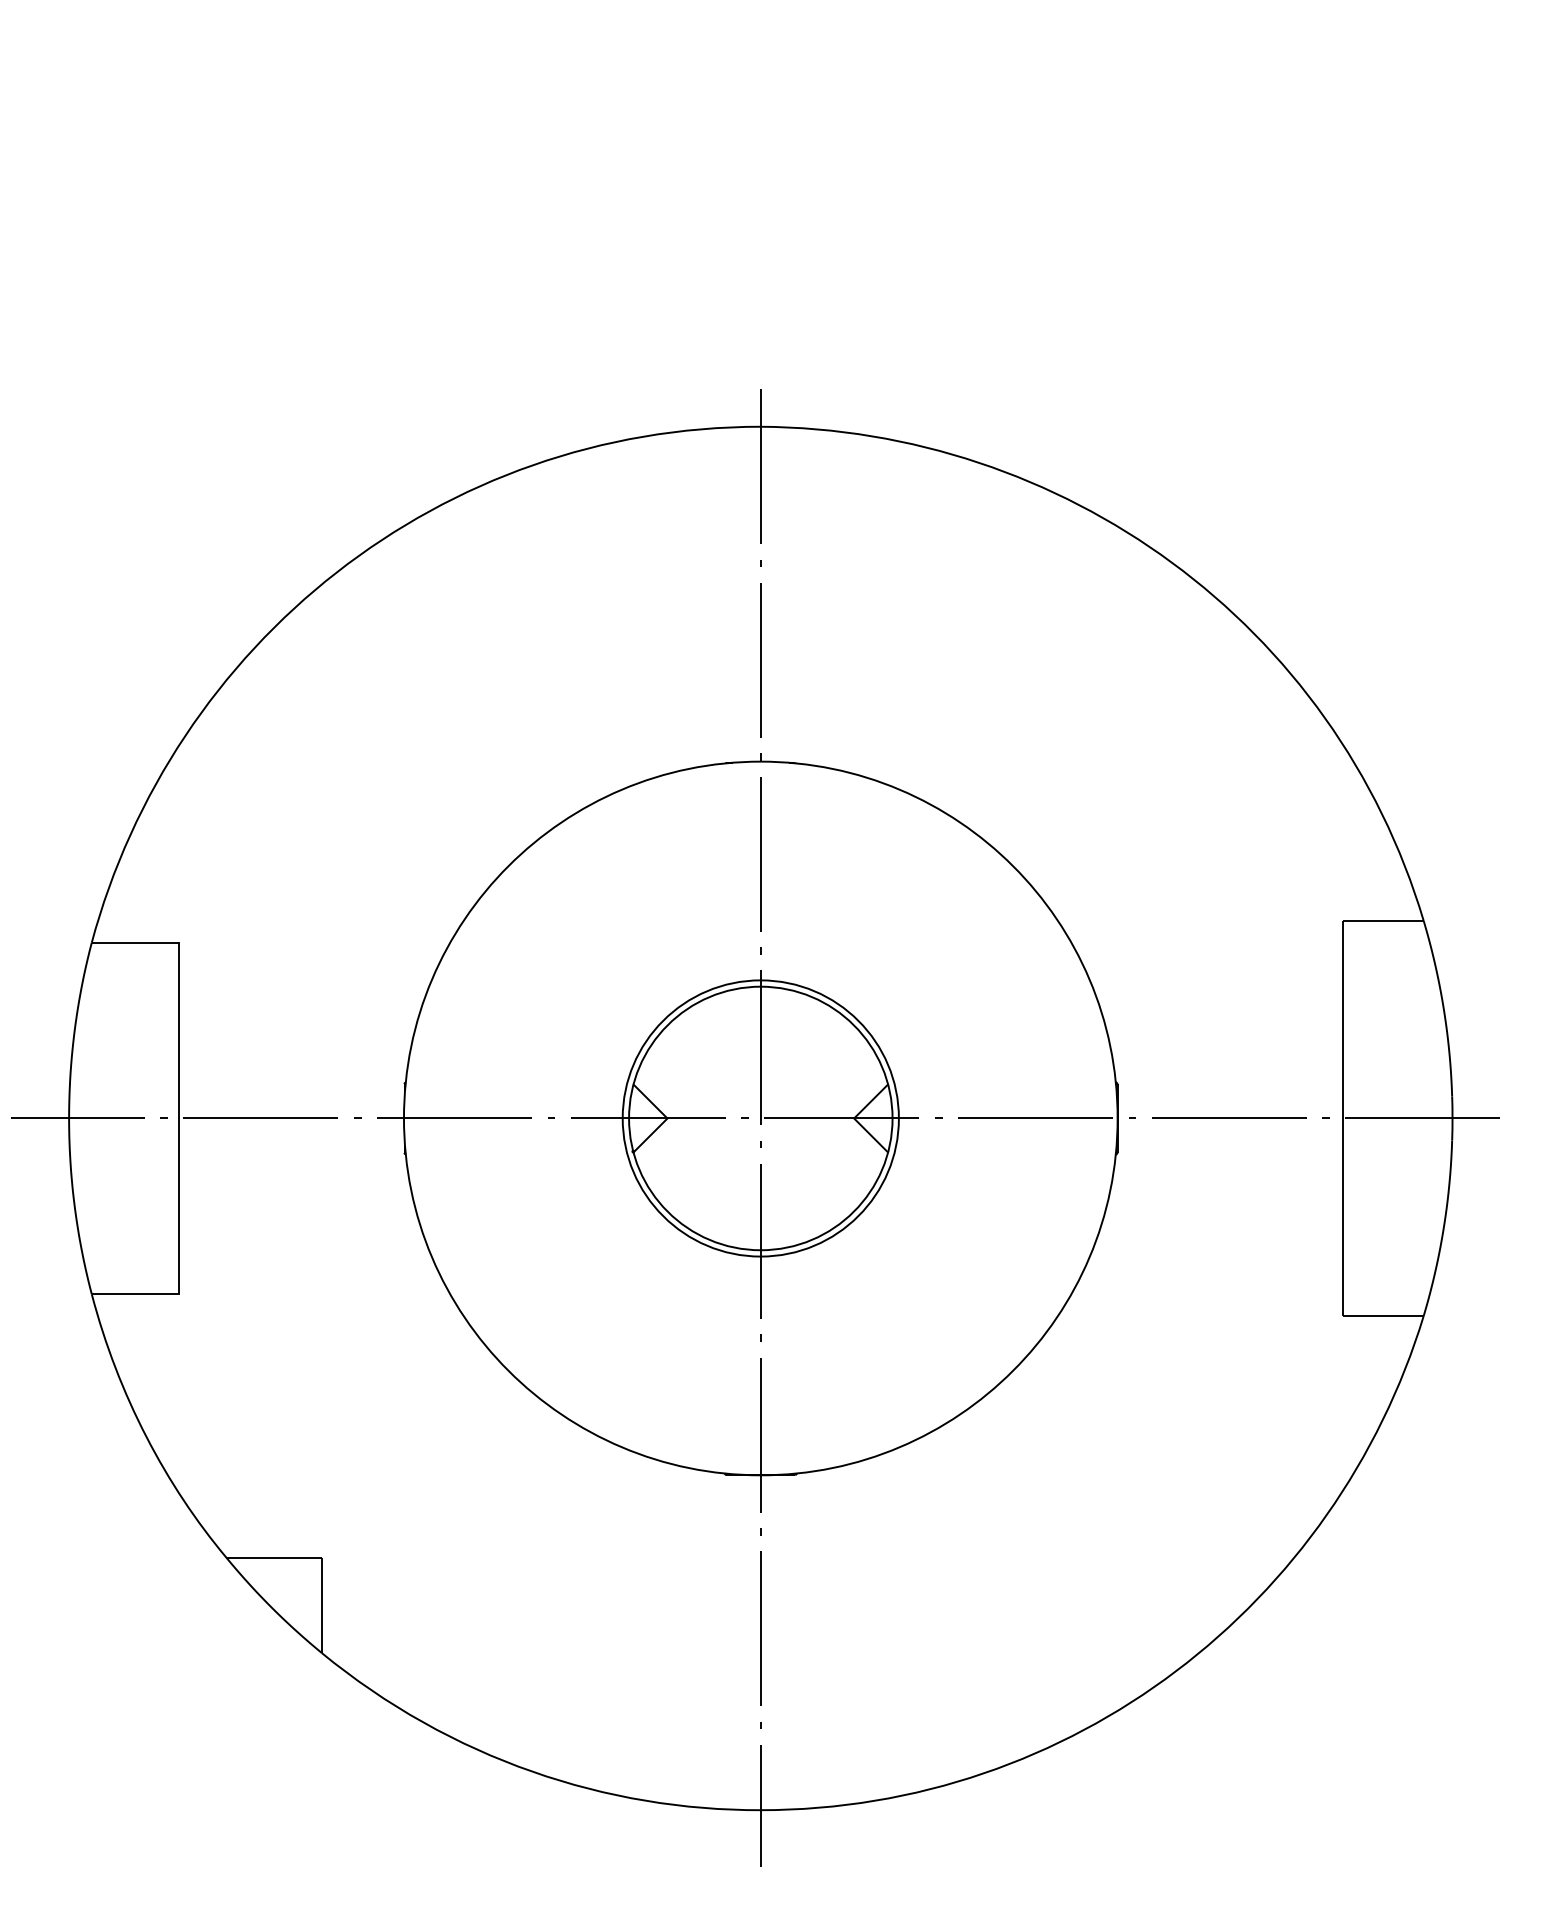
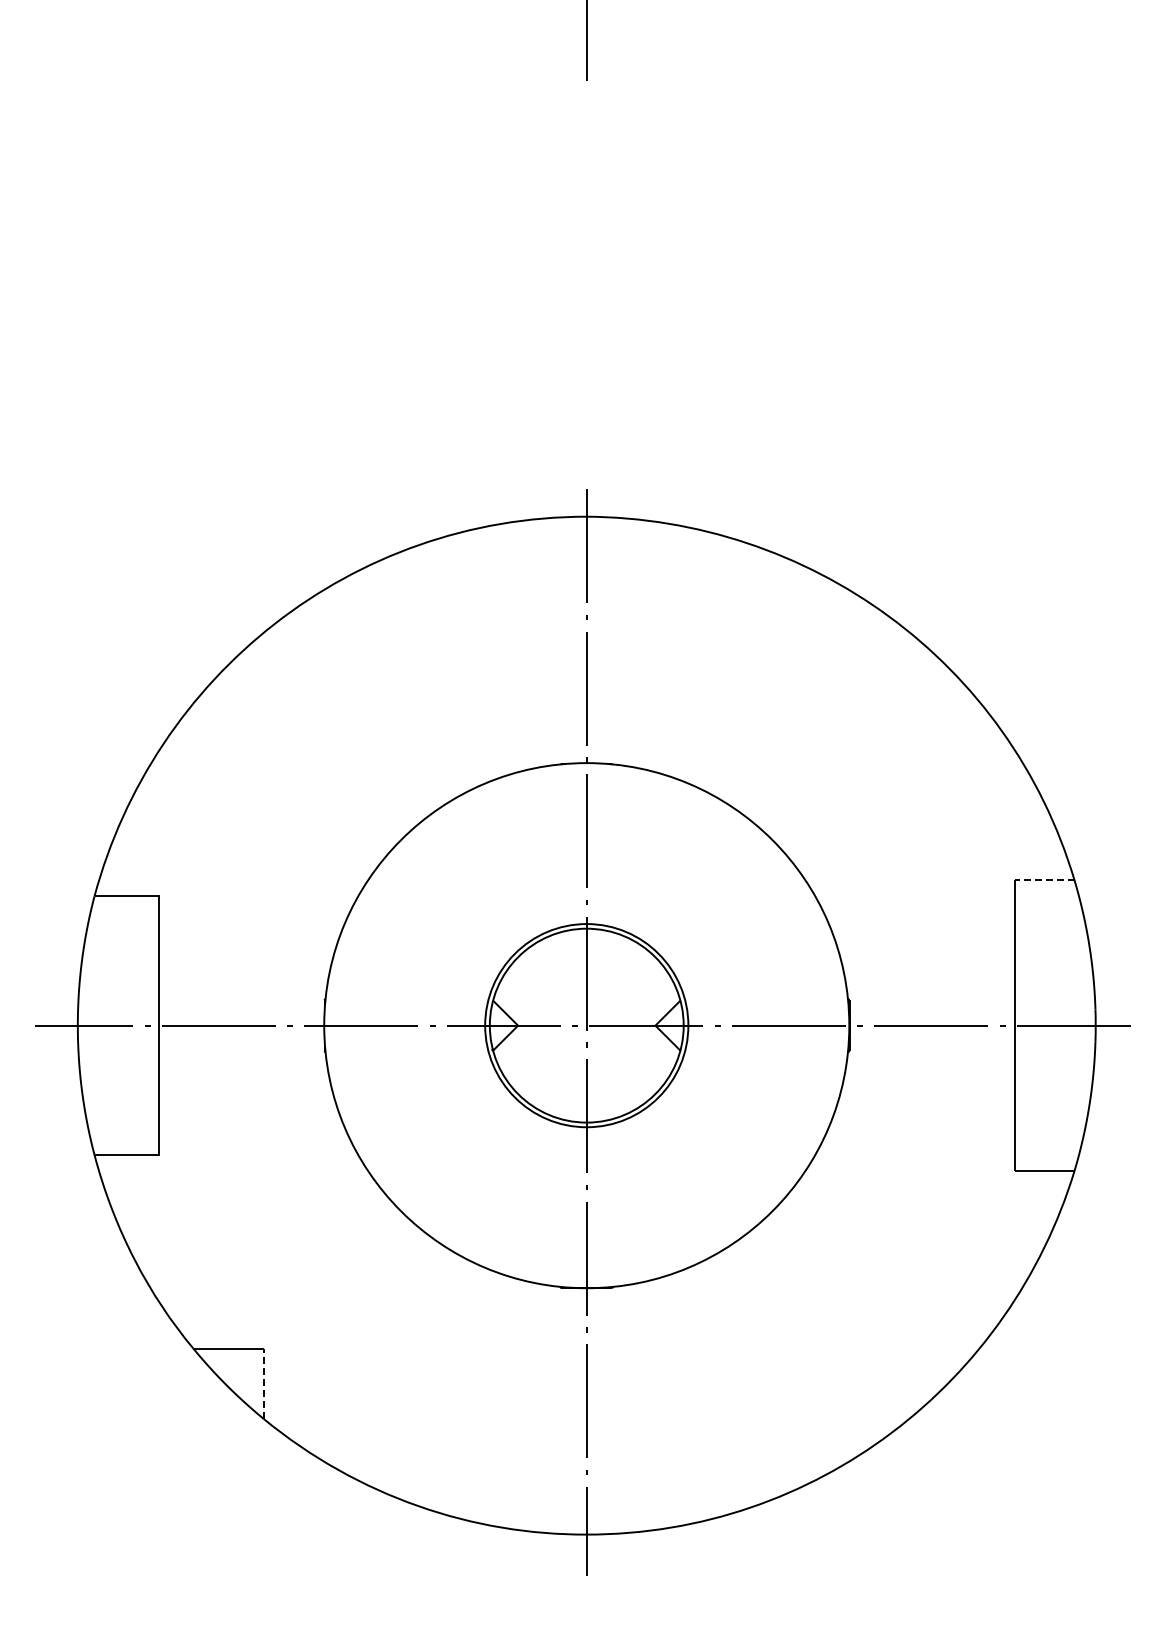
line: (1382, 921) -> (1044, 880), solid -> dashed
line: (321, 1604) -> (263, 1383), solid -> dashed

